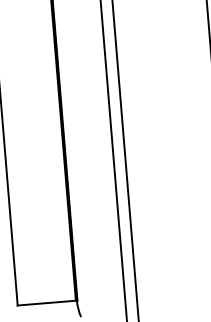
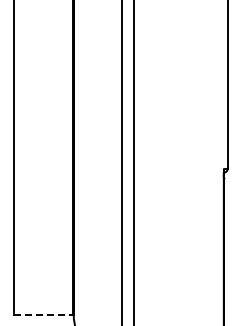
line: (47, 302) -> (44, 314), solid -> dashed

